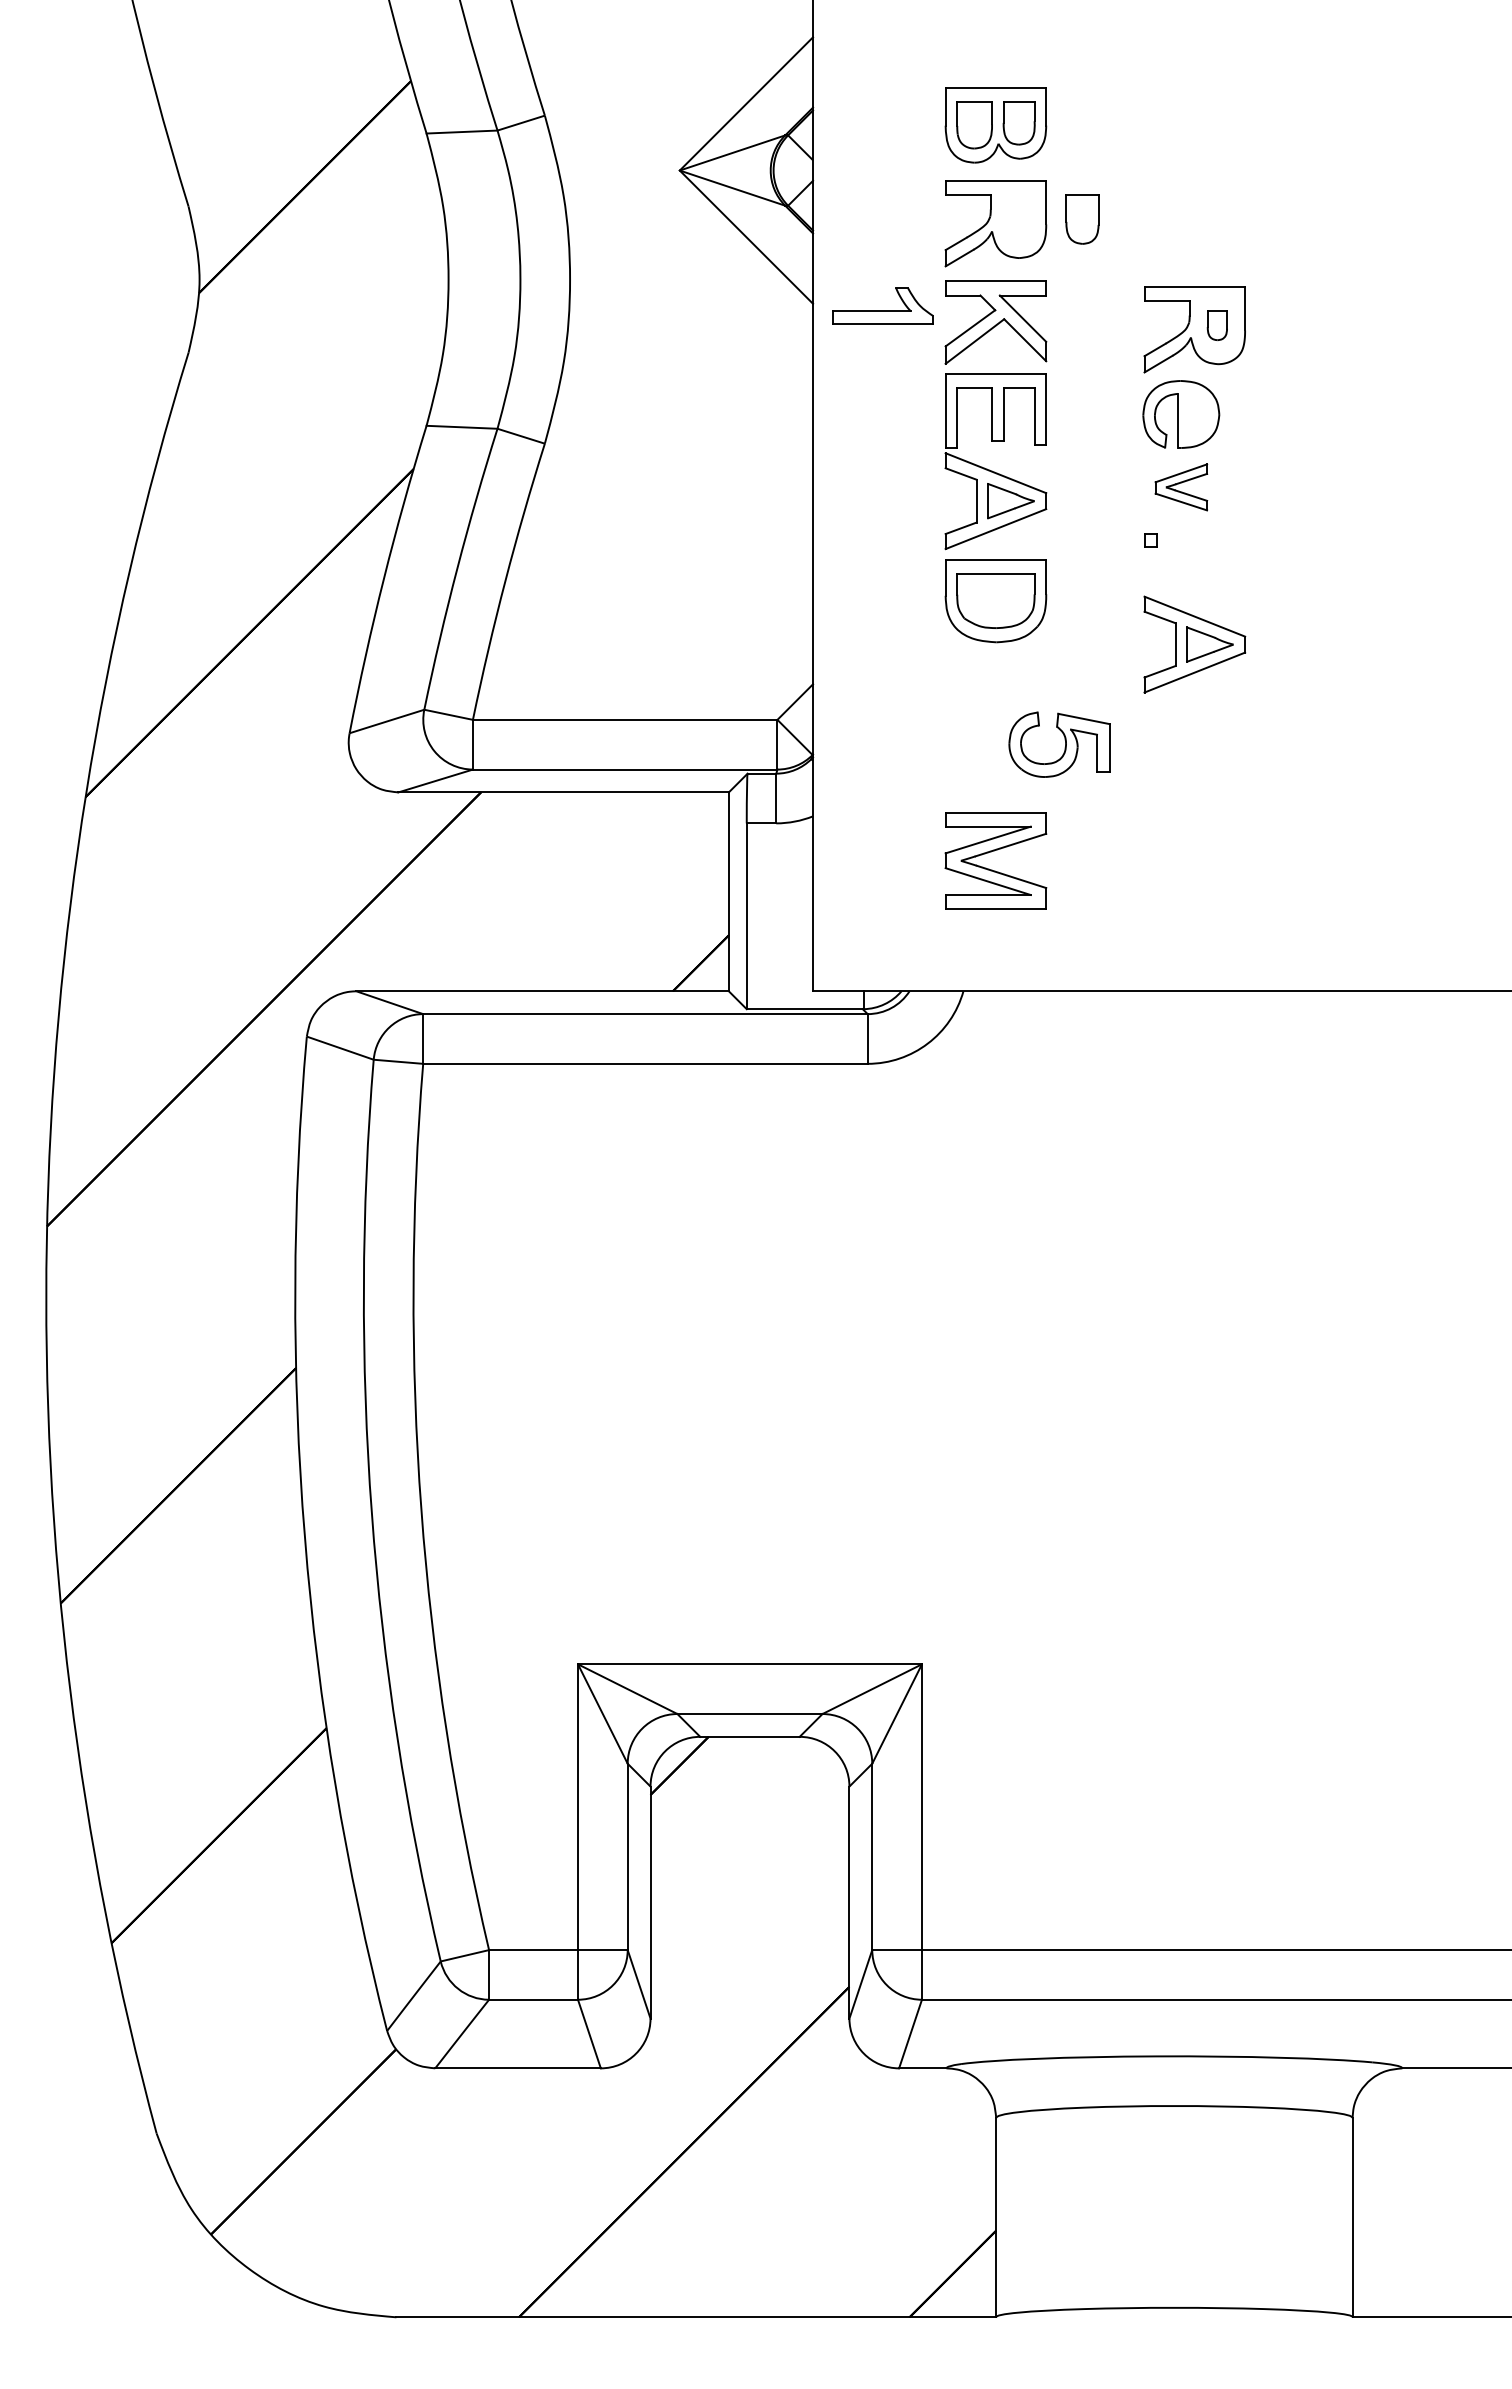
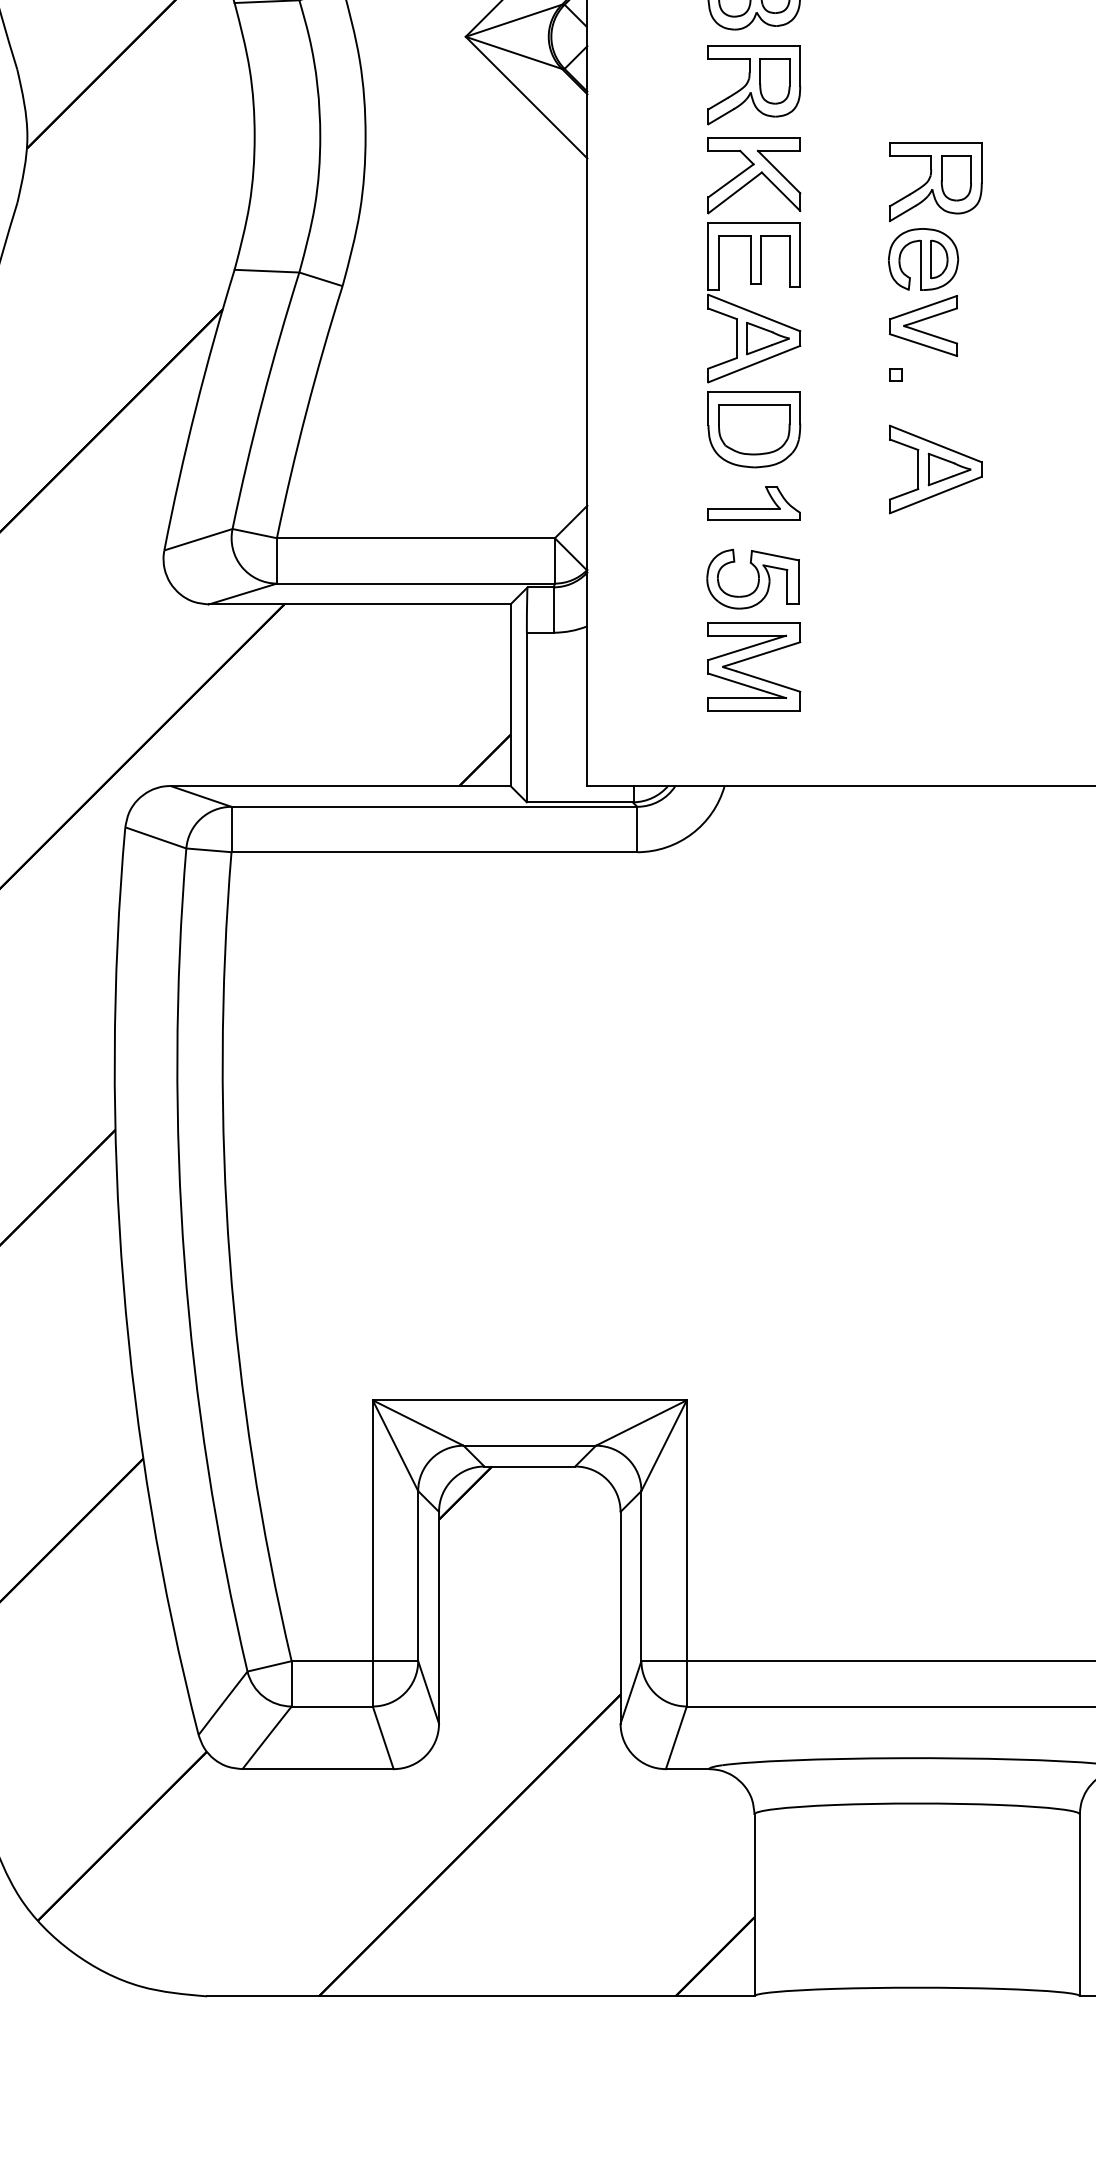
part: (1082, 219) -> (774, 81), moved
part: (882, 305) -> (753, 503), moved
part: (1217, 325) -> (956, 178), size x1.67
part: (1198, 414) -> (939, 259), added
part: (1181, 487) -> (923, 326), size x1.43
part: (1059, 744) -> (753, 578), moved

